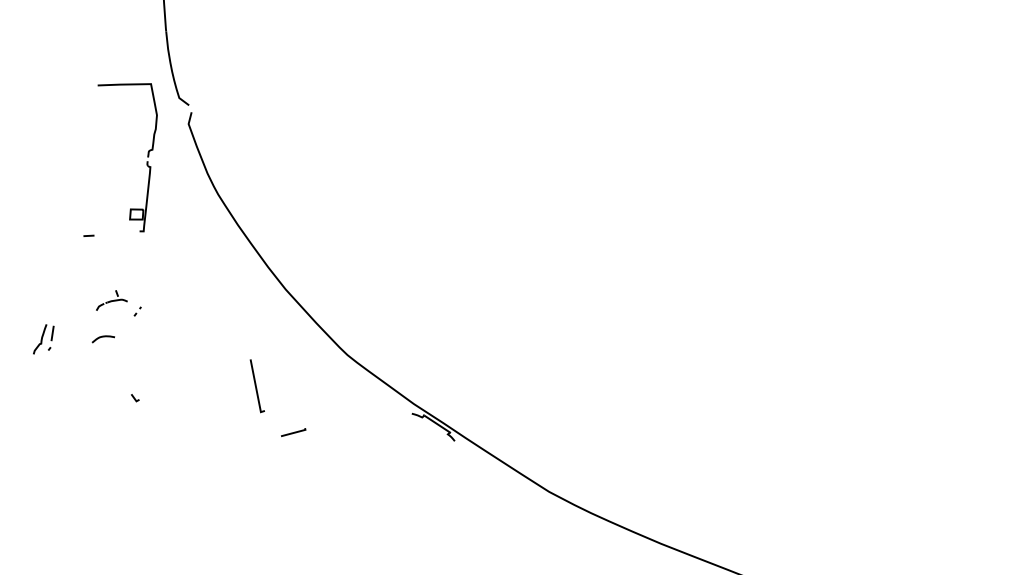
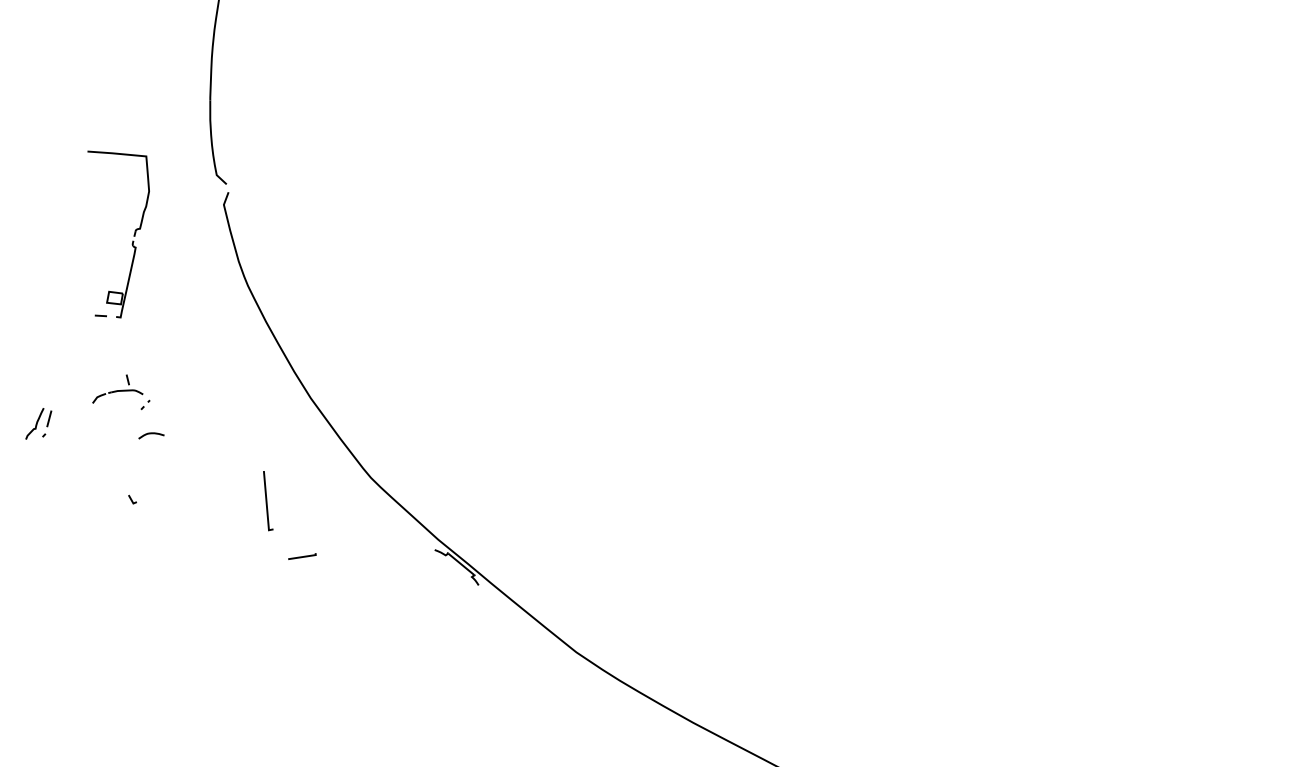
part: (147, 156) -> (133, 235), moved
part: (110, 299) -> (117, 388), size x1.43
curve: (103, 337) -> (151, 434), moved

